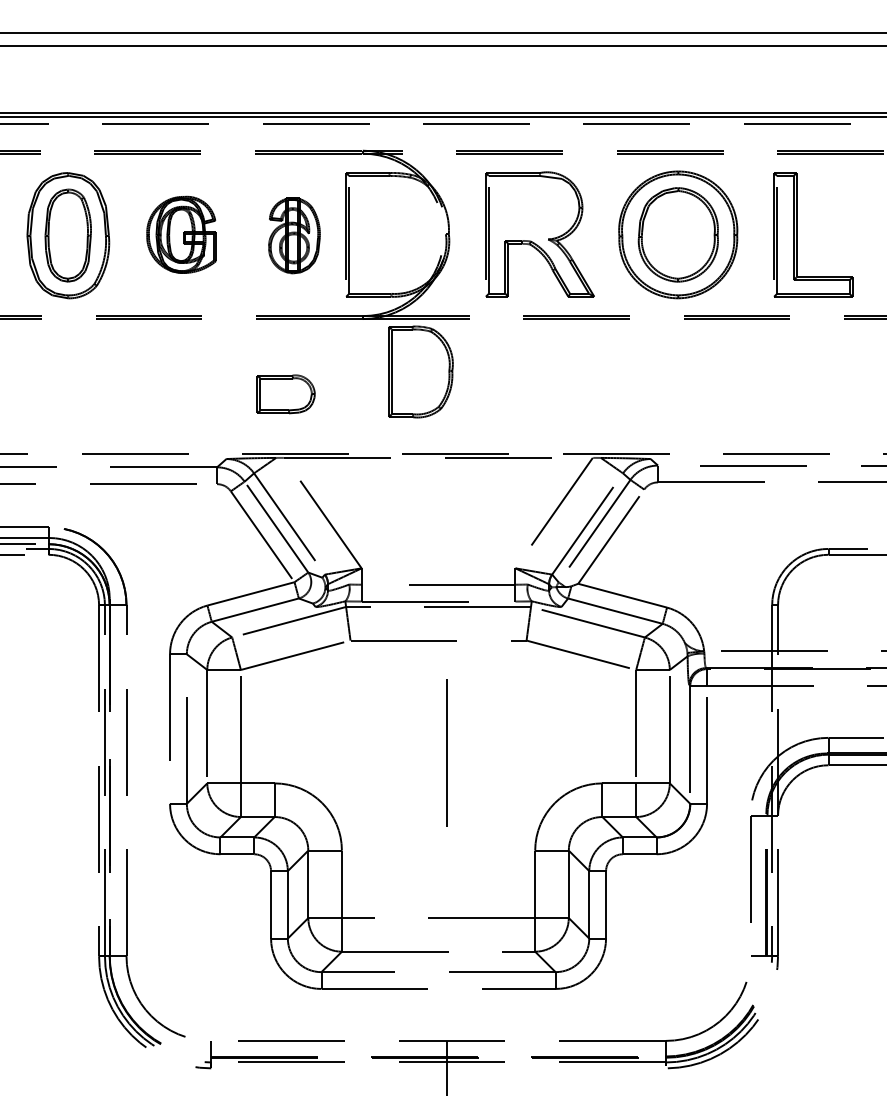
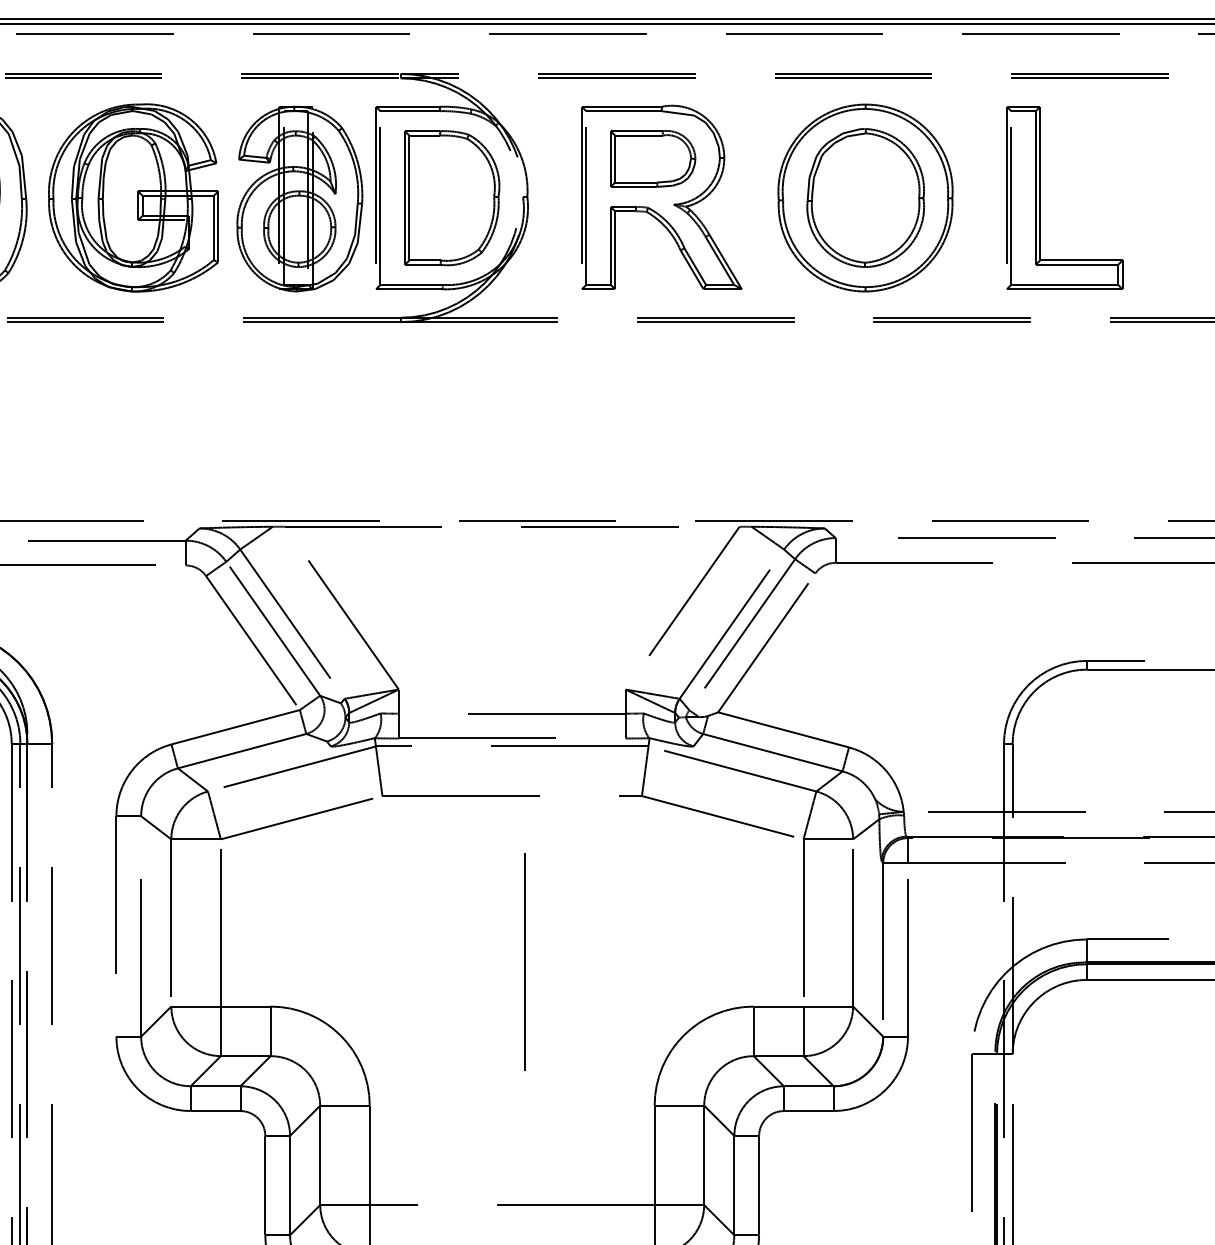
part: (181, 234) -> (133, 197), size x1.67
part: (294, 235) -> (299, 198), size x1.67
part: (420, 371) -> (451, 197), moved
part: (285, 394) -> (652, 159), moved

